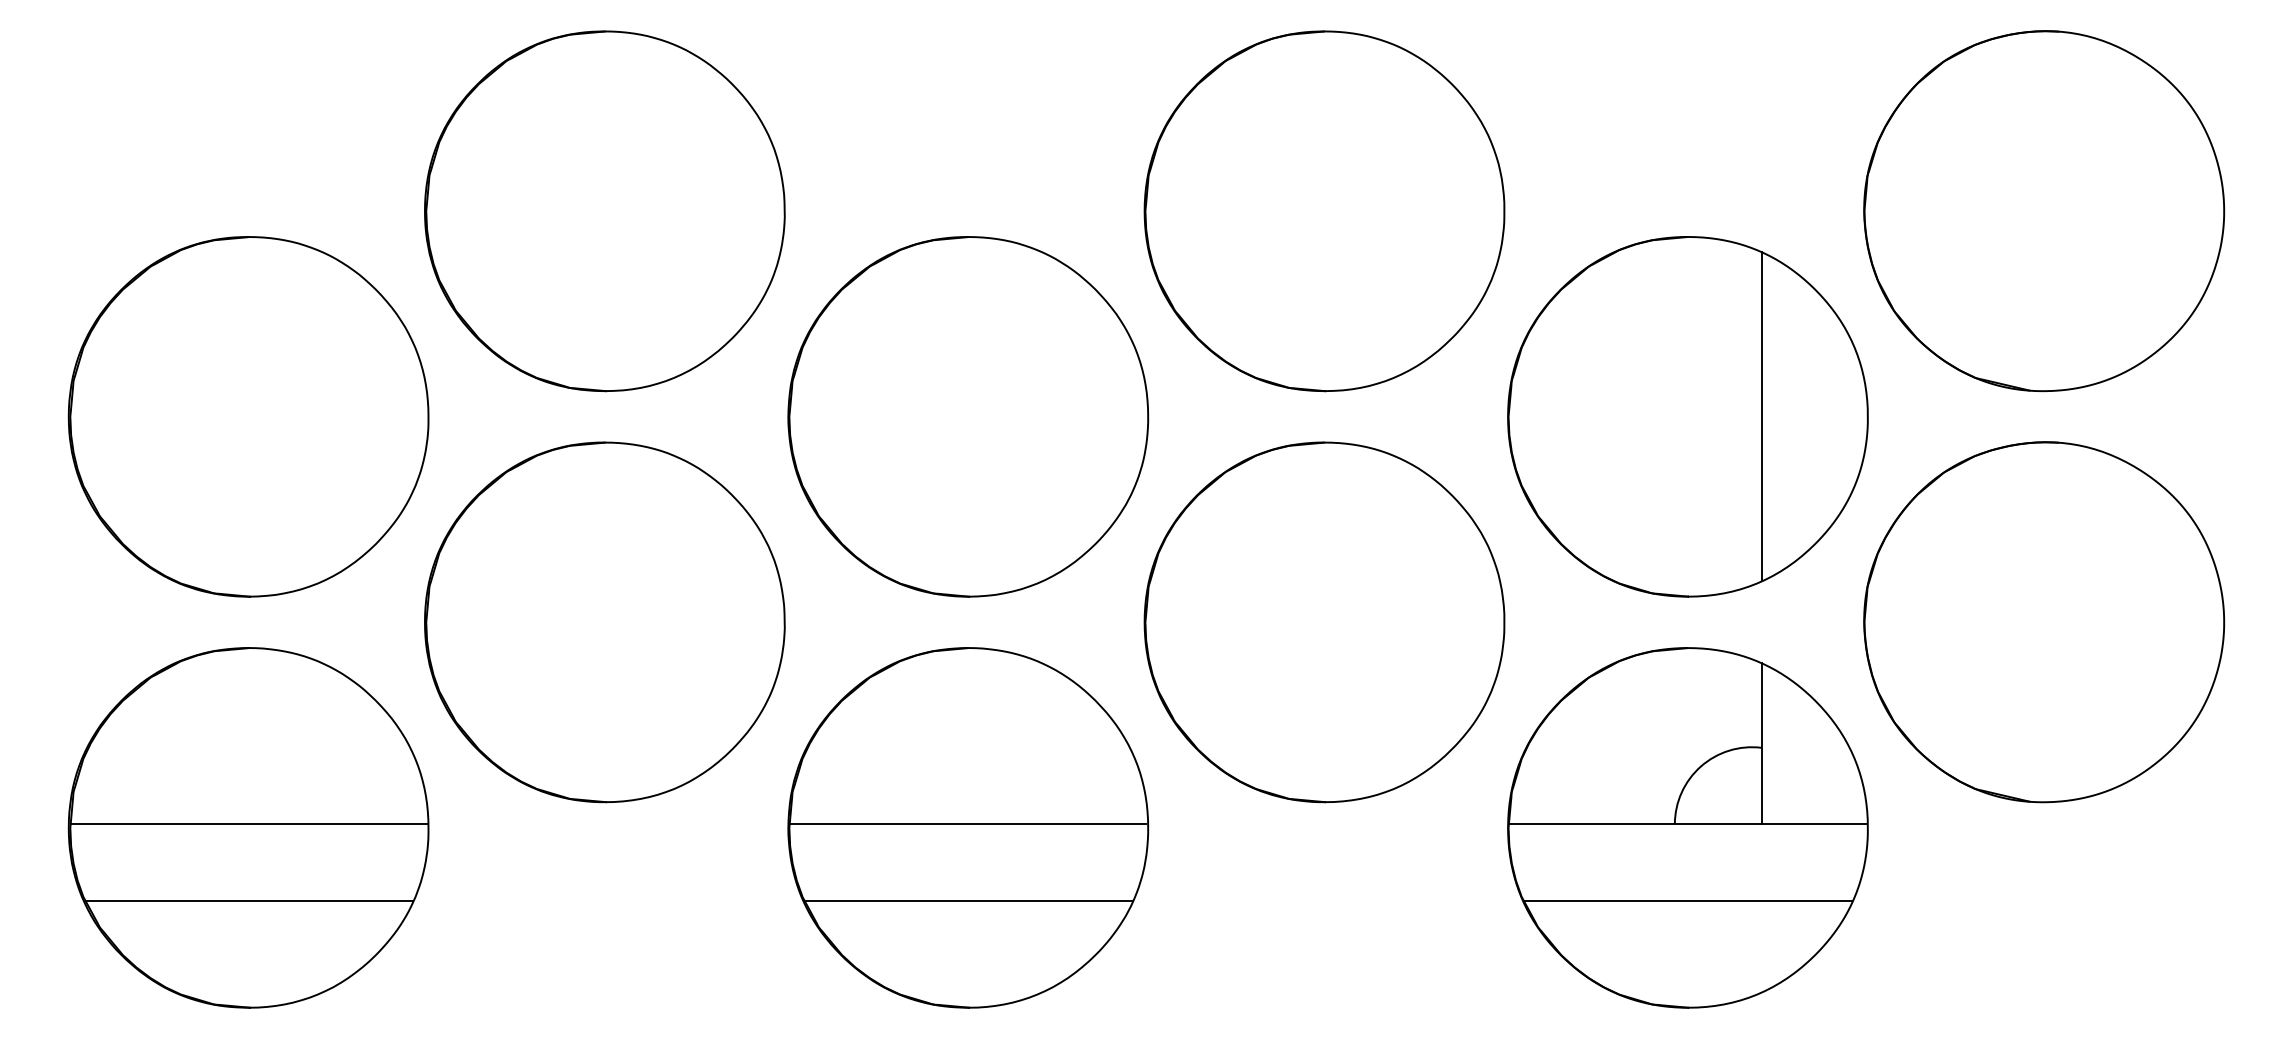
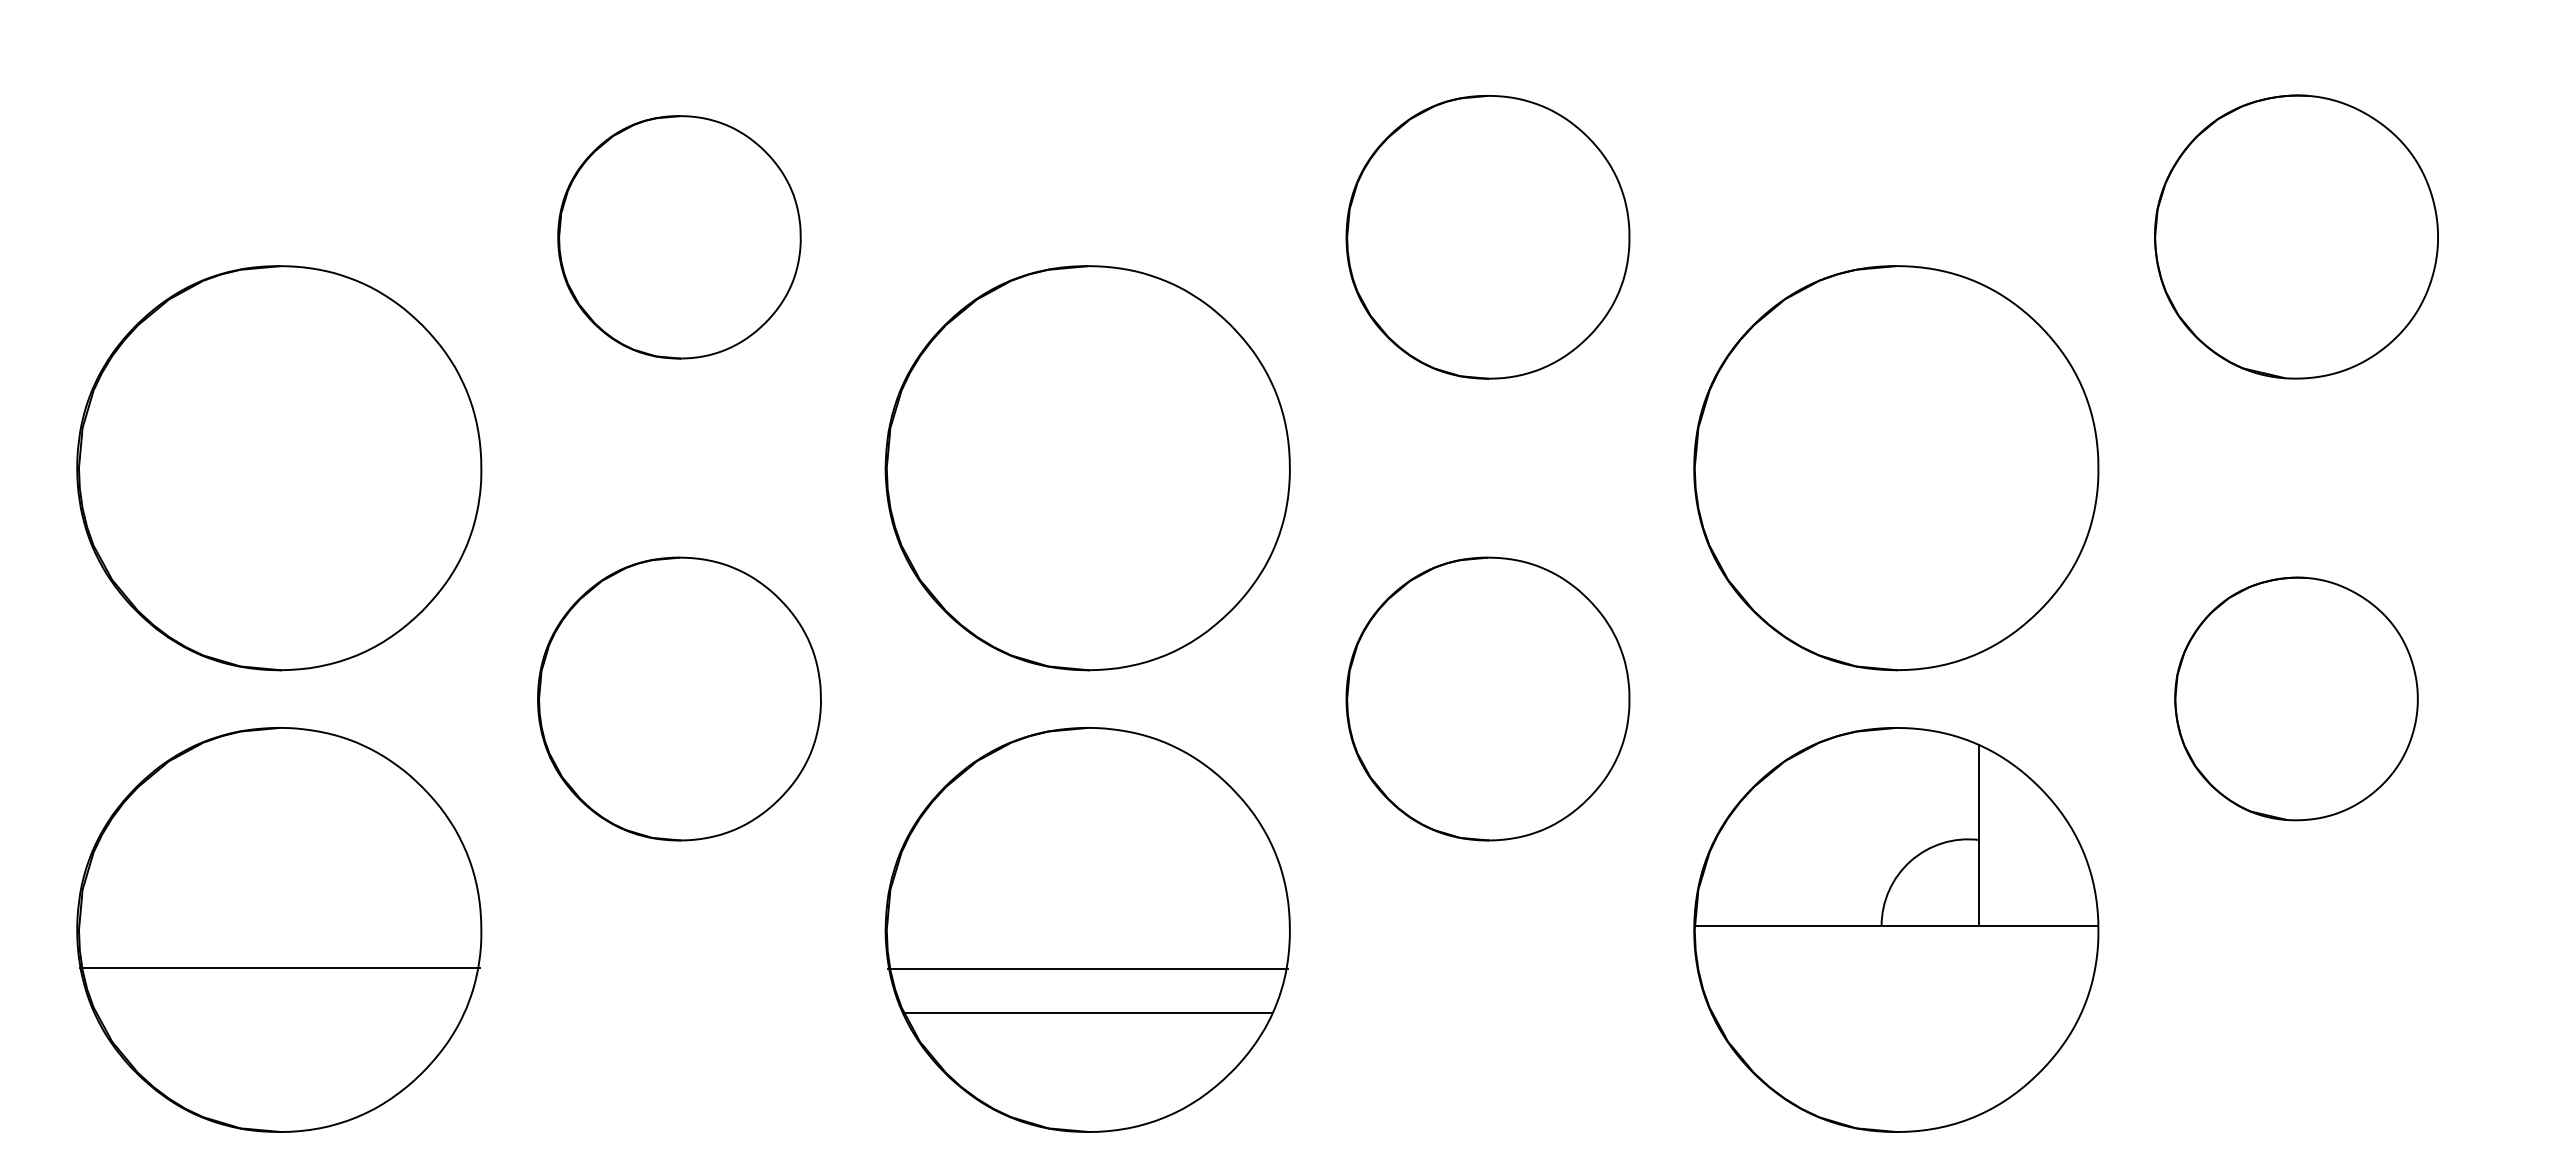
part: (2044, 210) -> (2296, 236), size x0.7
part: (604, 211) -> (679, 237), size x0.6
part: (1324, 211) -> (1487, 237), size x0.7
line: (1761, 415) -> (1978, 466), removed
part: (604, 621) -> (679, 698), size x0.7
part: (1324, 621) -> (1487, 698), size x0.7
part: (2044, 621) -> (2296, 698), size x0.6
line: (248, 823) -> (279, 967), moved
line: (968, 823) -> (1087, 968), moved
line: (249, 901) -> (280, 1012), removed
line: (1688, 901) -> (1896, 1012), removed

